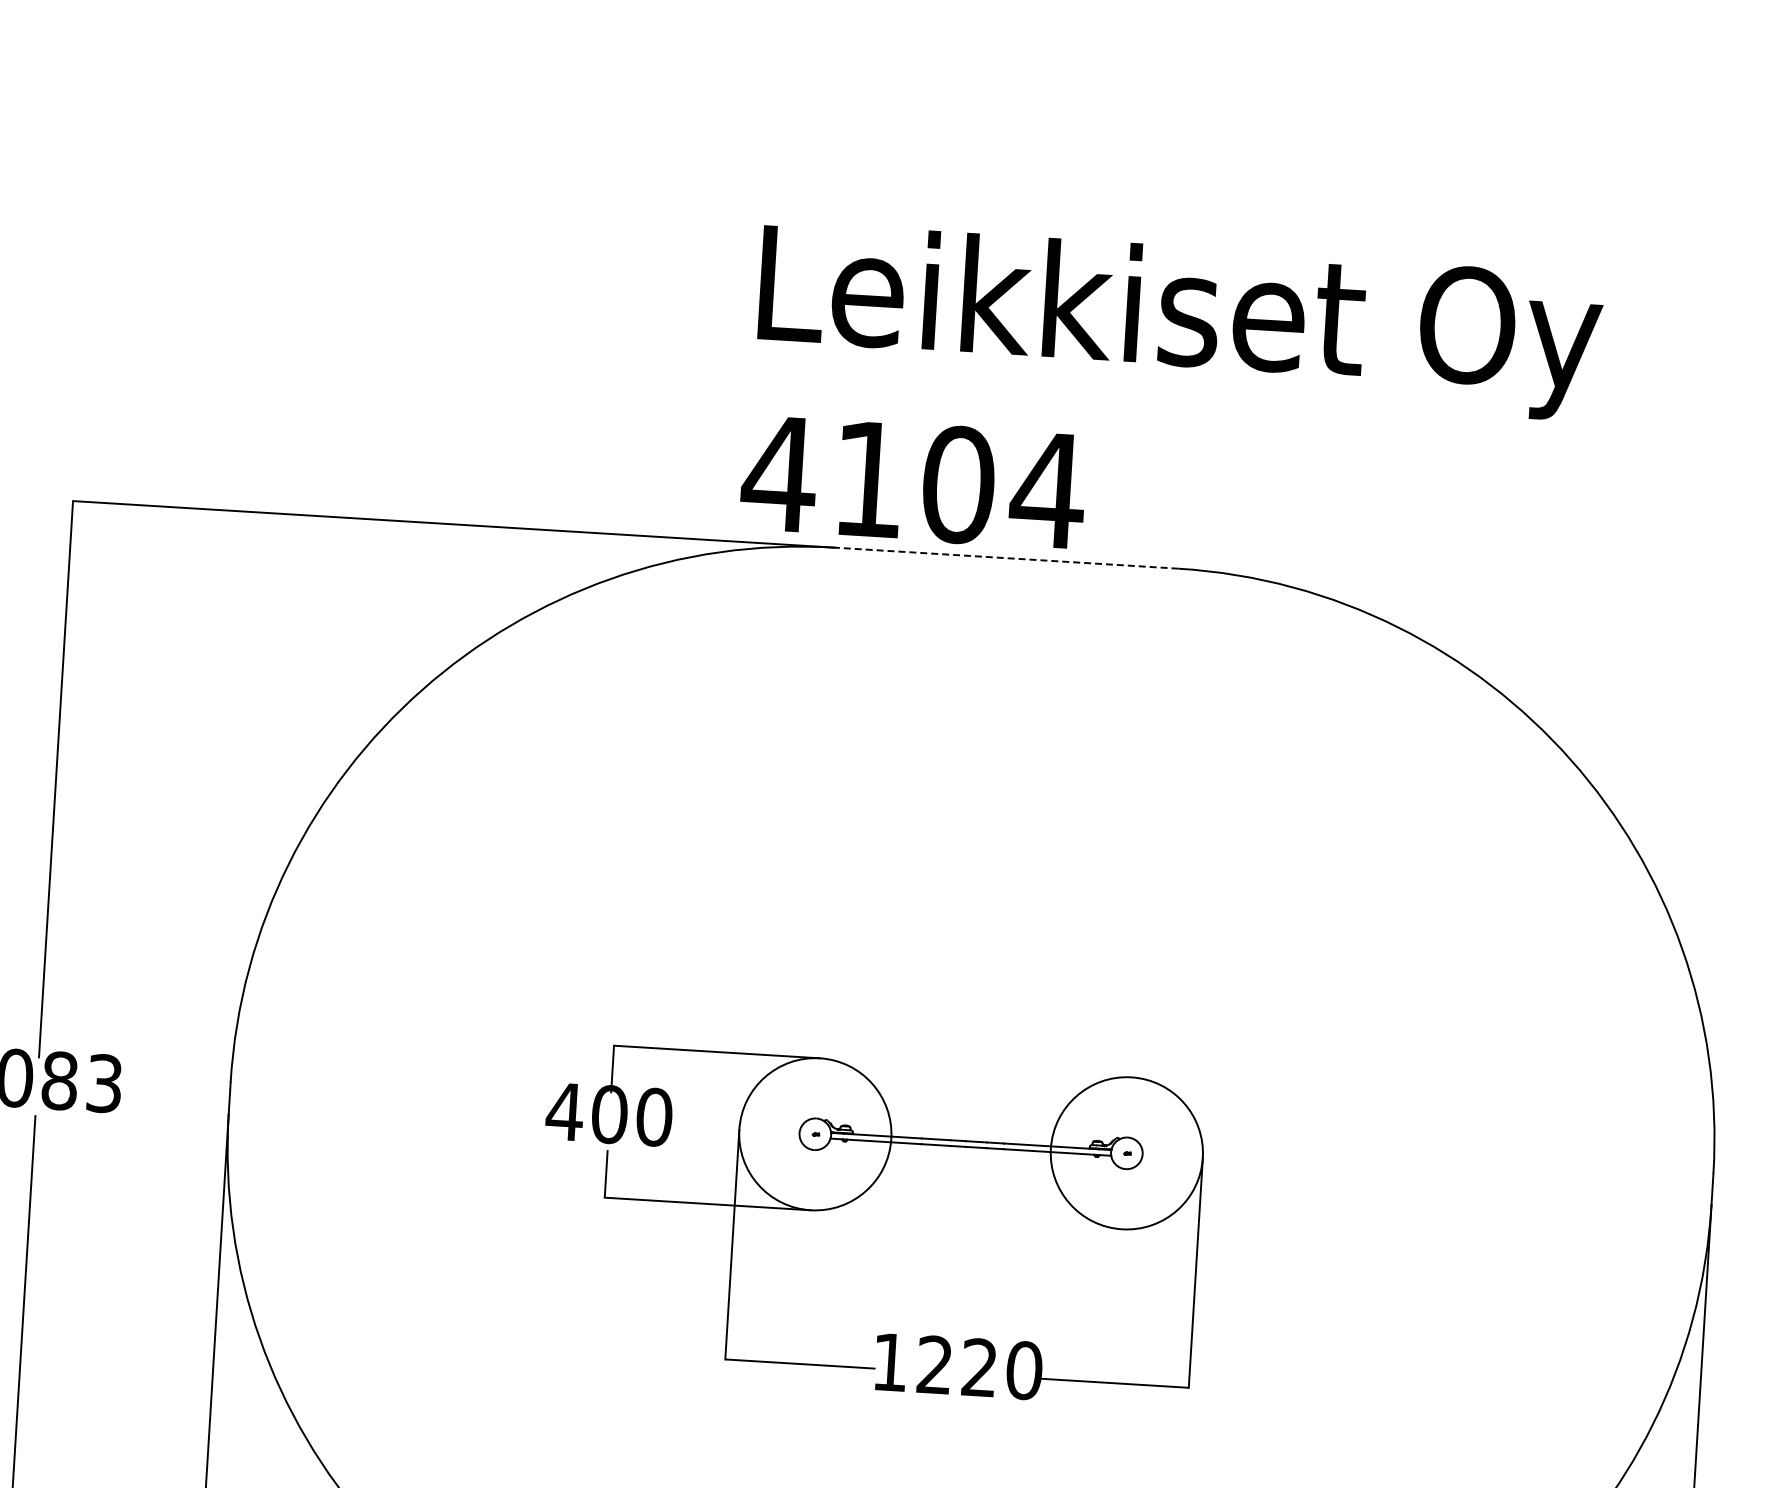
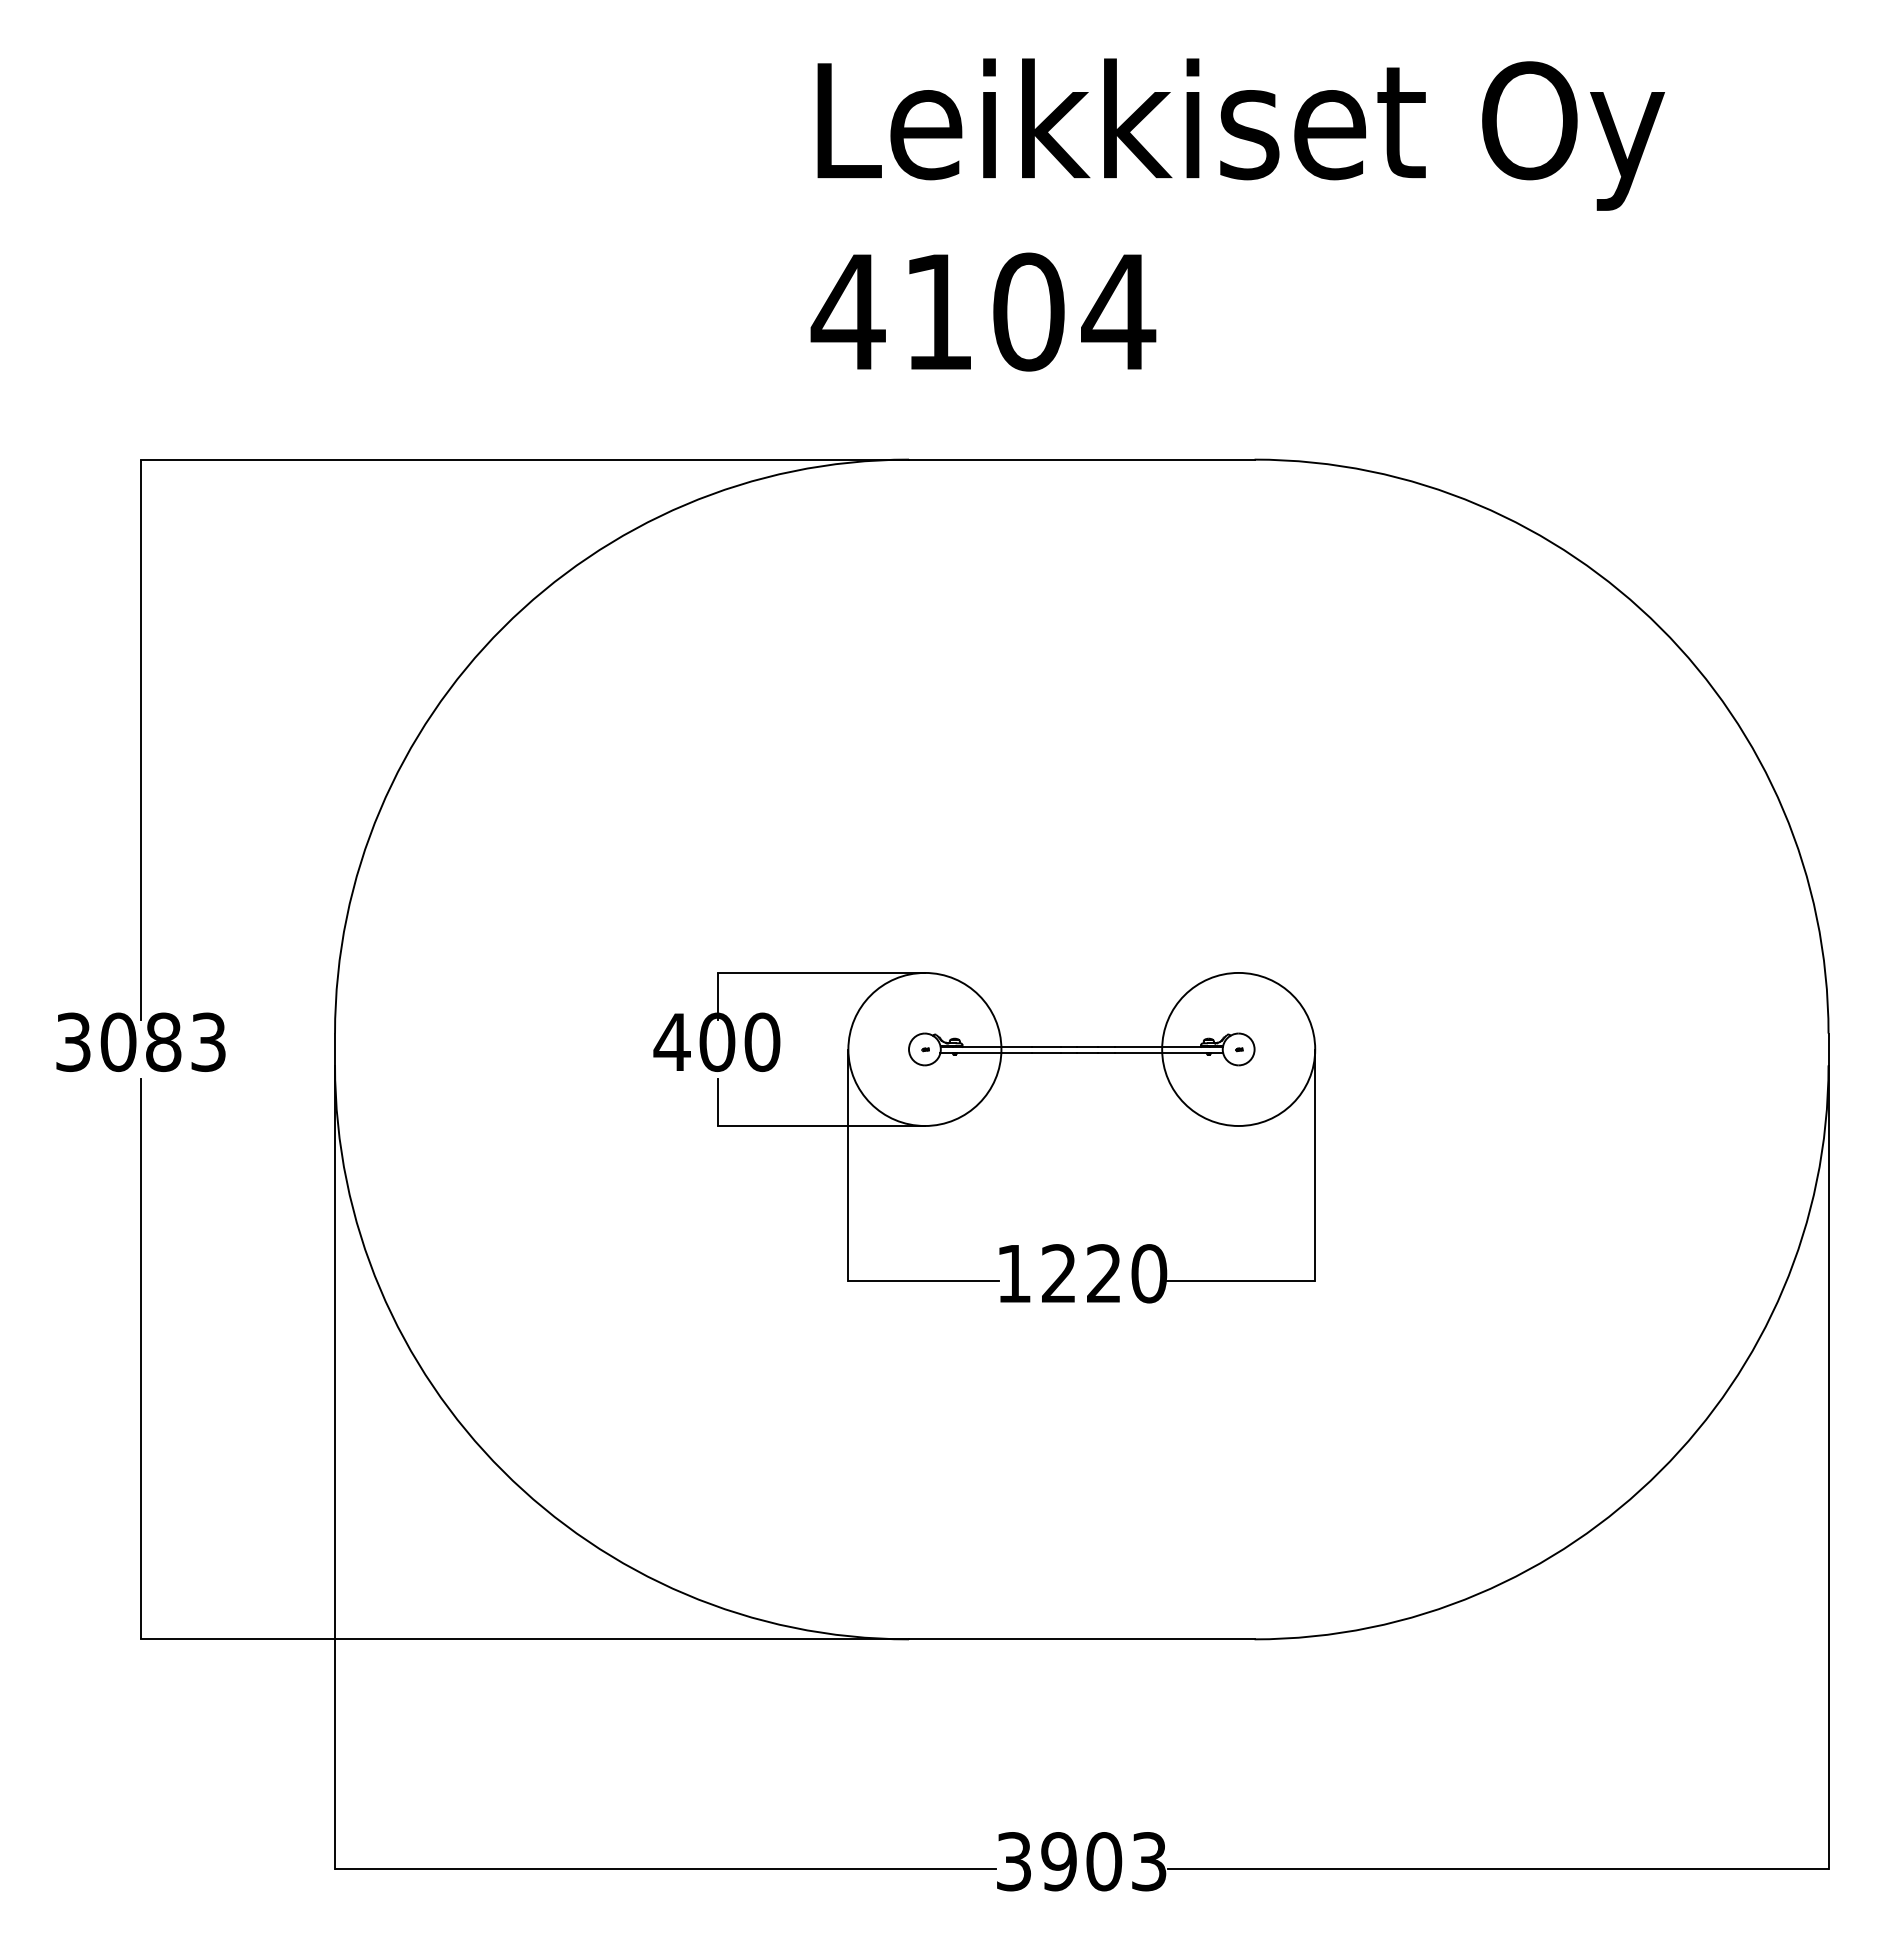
text: (1171, 400) -> (1237, 214), moved
line: (1006, 558) -> (1081, 459), dashed -> solid

